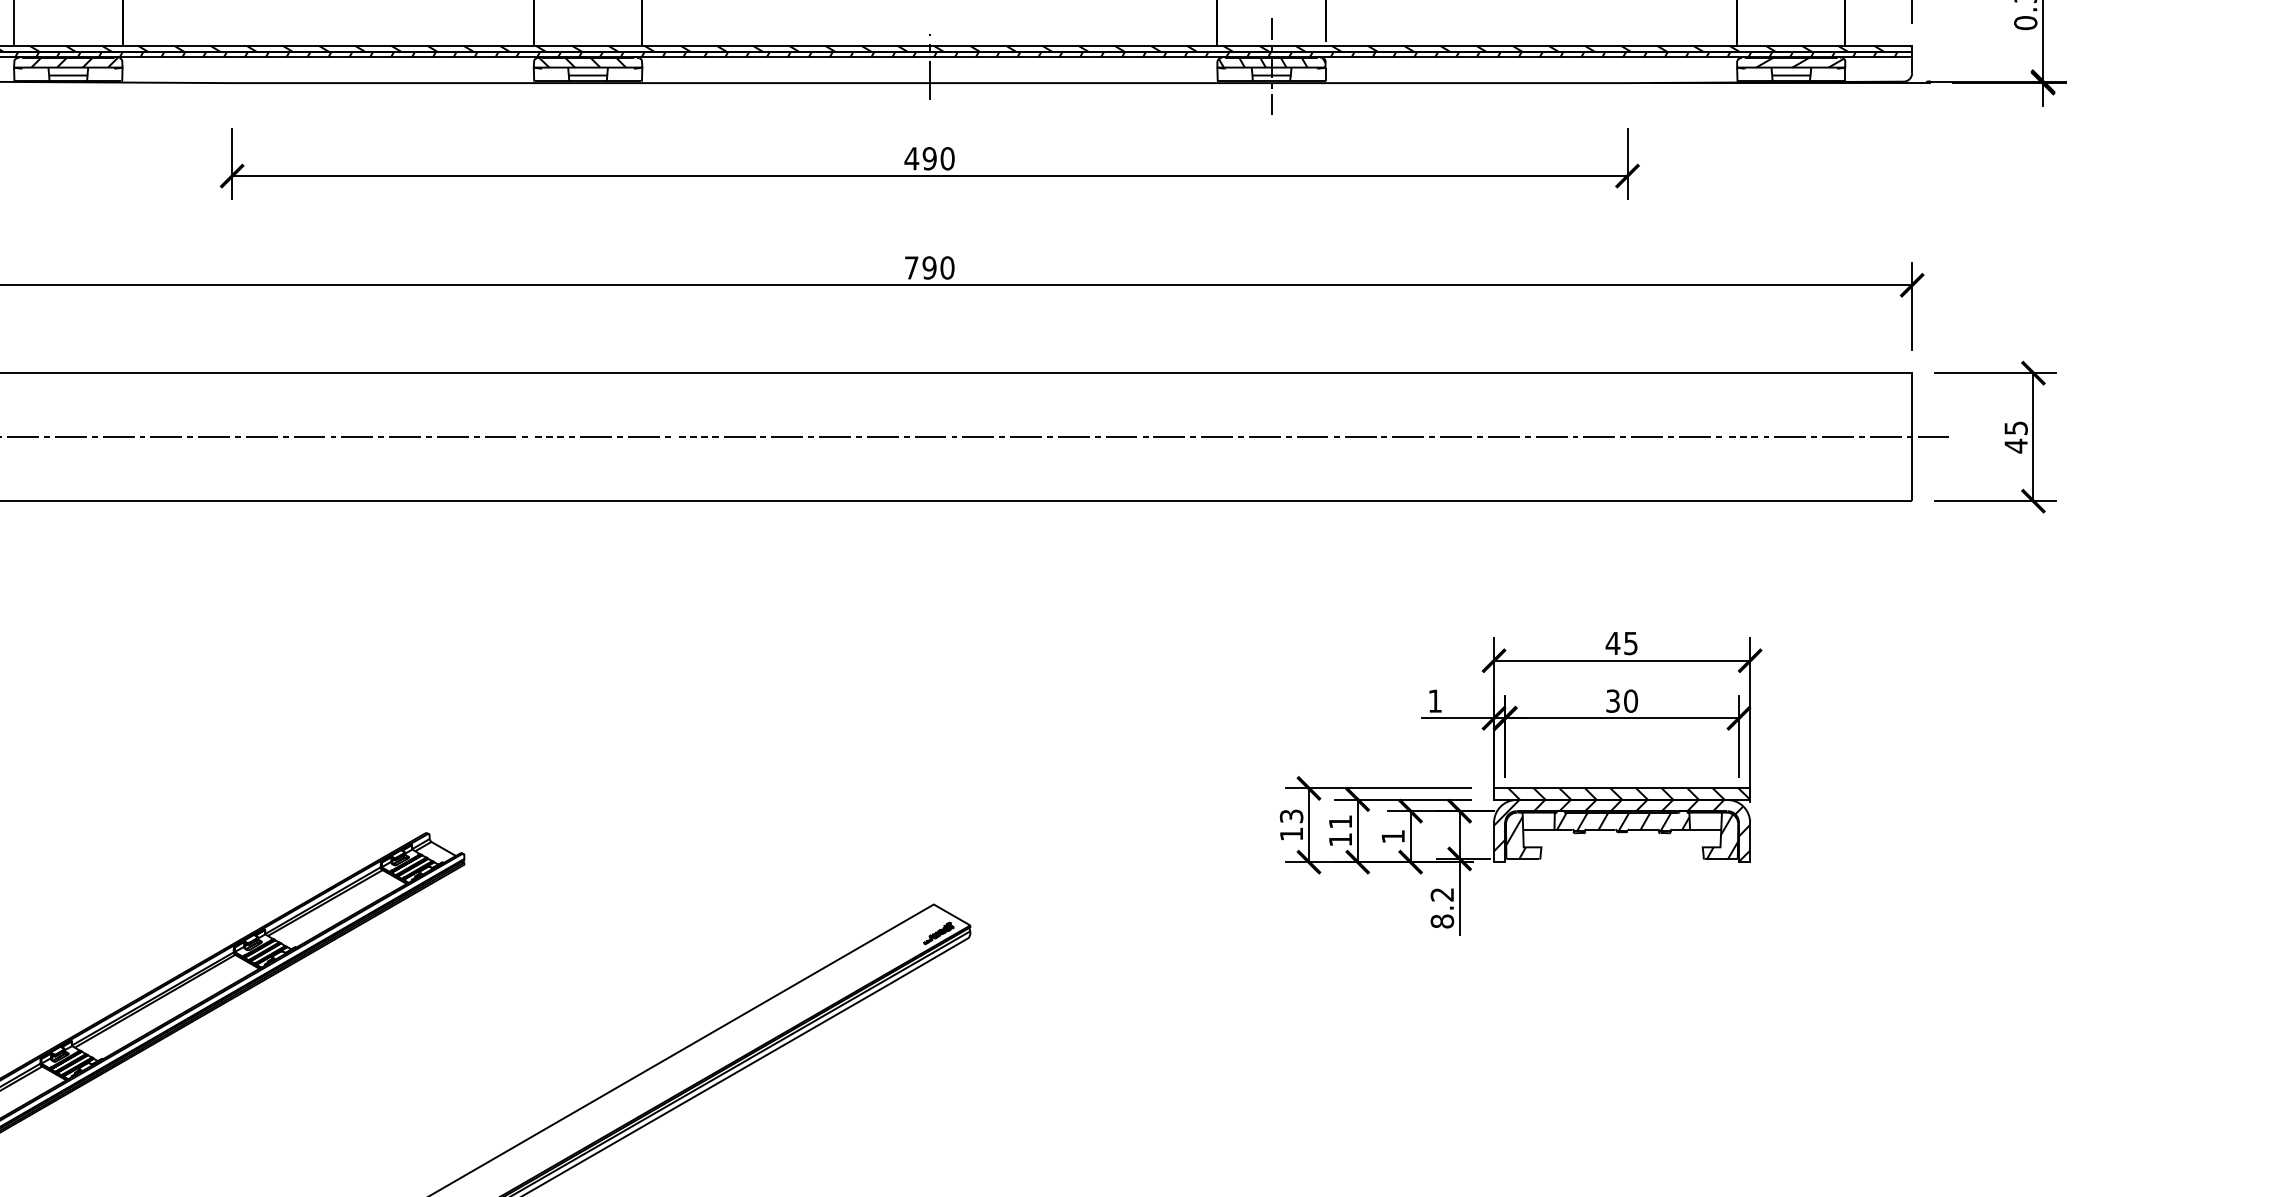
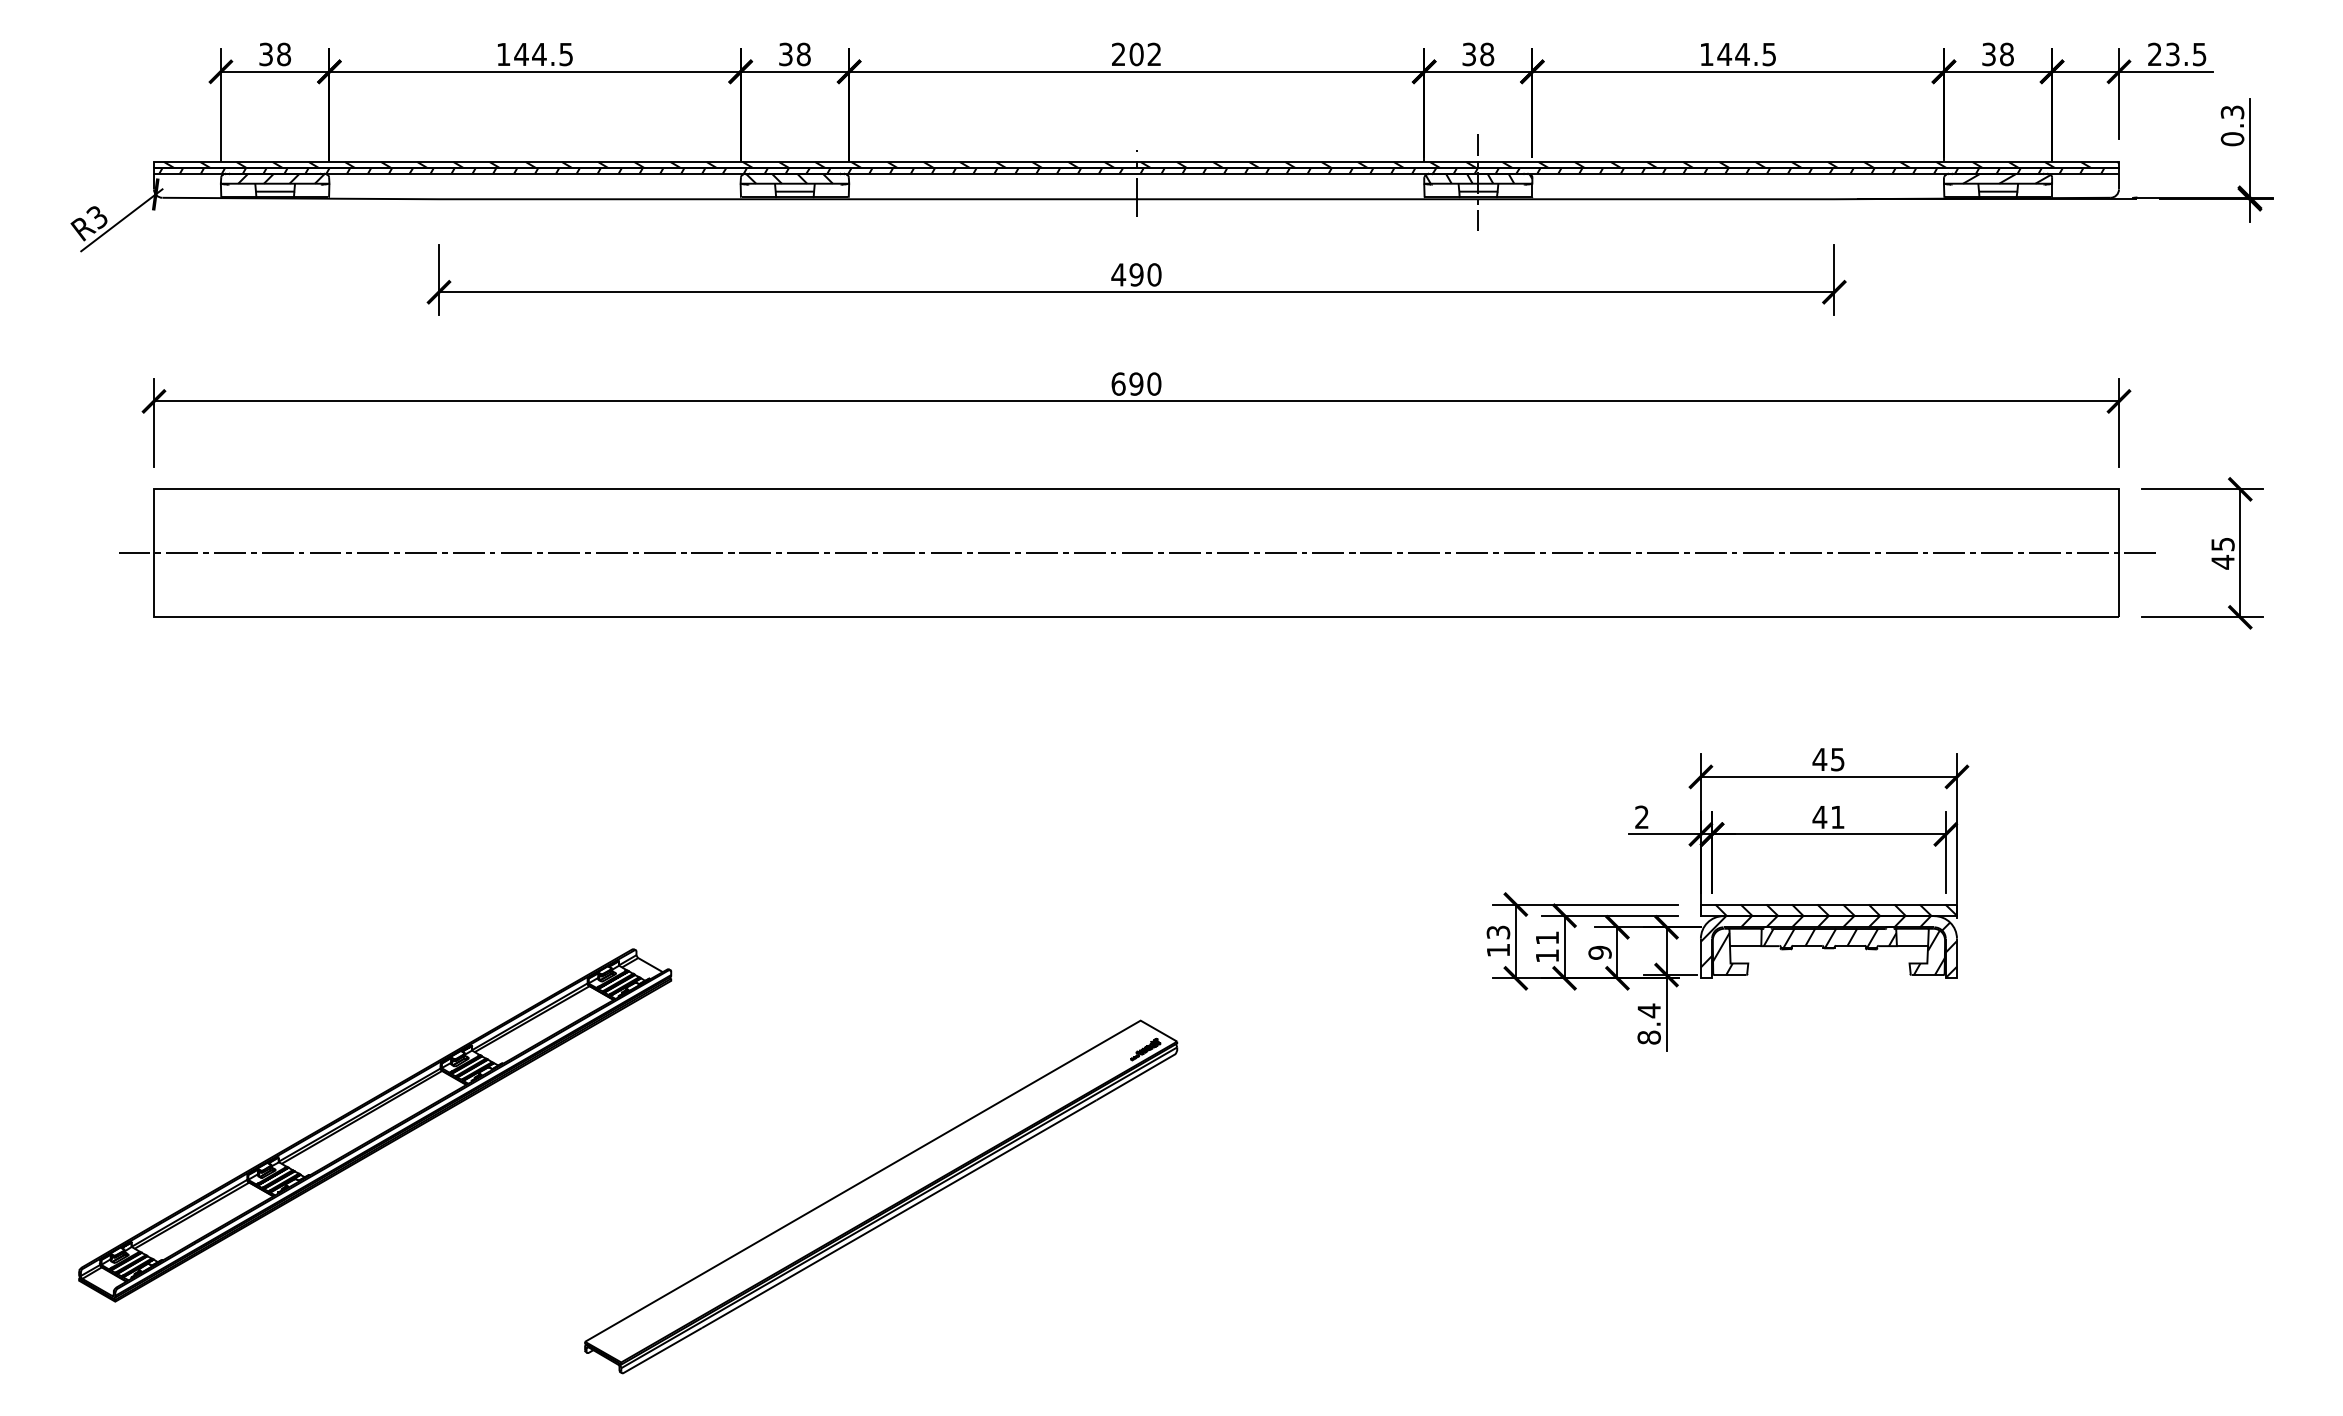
text: (911, 267) -> (1118, 383), 790 -> 690
line: (548, 437) -> (755, 553), dashed -> solid
line: (691, 437) -> (898, 553), dashed -> solid
line: (1742, 437) -> (1949, 553), dashed -> solid
text: (1434, 700) -> (1641, 816), 1 -> 2
text: (1621, 701) -> (1828, 817), 30 -> 41
text: (1392, 836) -> (1599, 952), 1 -> 9
text: (1441, 894) -> (1648, 1010), 8.2 -> 8.4

